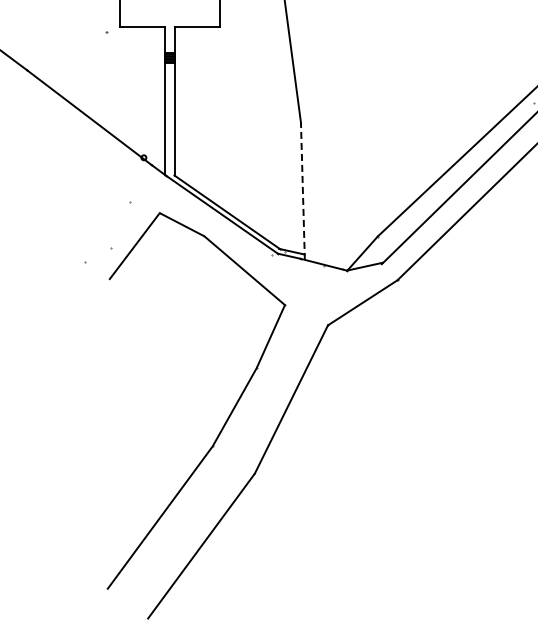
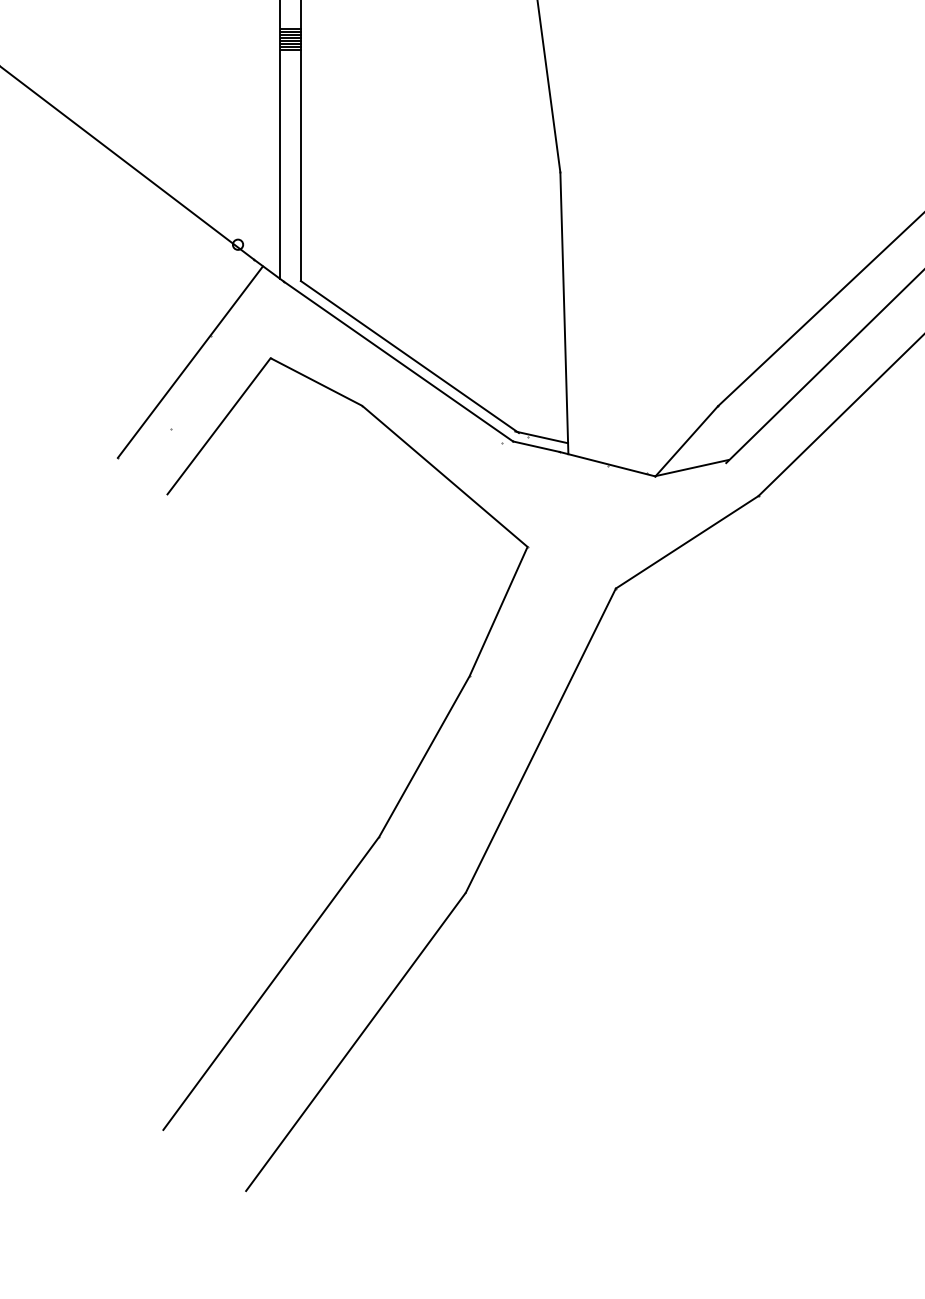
line: (302, 191) -> (563, 313), dashed -> solid
line: (120, 214) -> (190, 361), added

